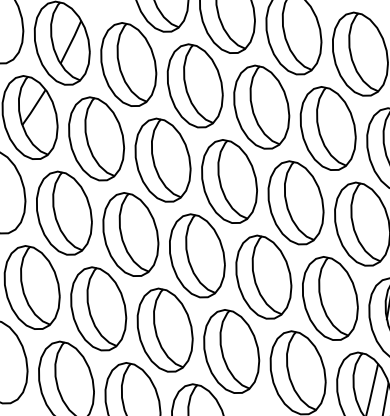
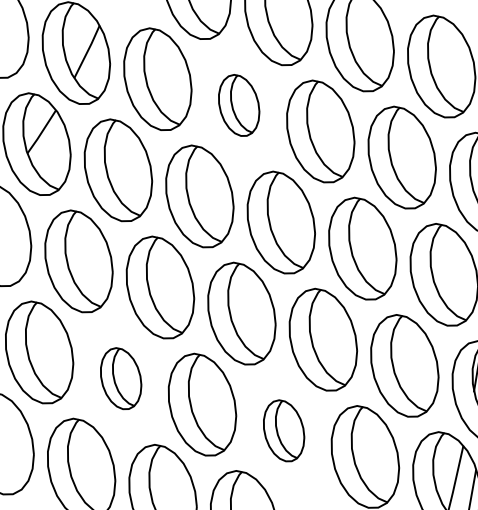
part: (194, 85) -> (238, 104), size x0.6
part: (98, 308) -> (120, 378), size x0.6
part: (231, 351) -> (283, 430), size x0.6

